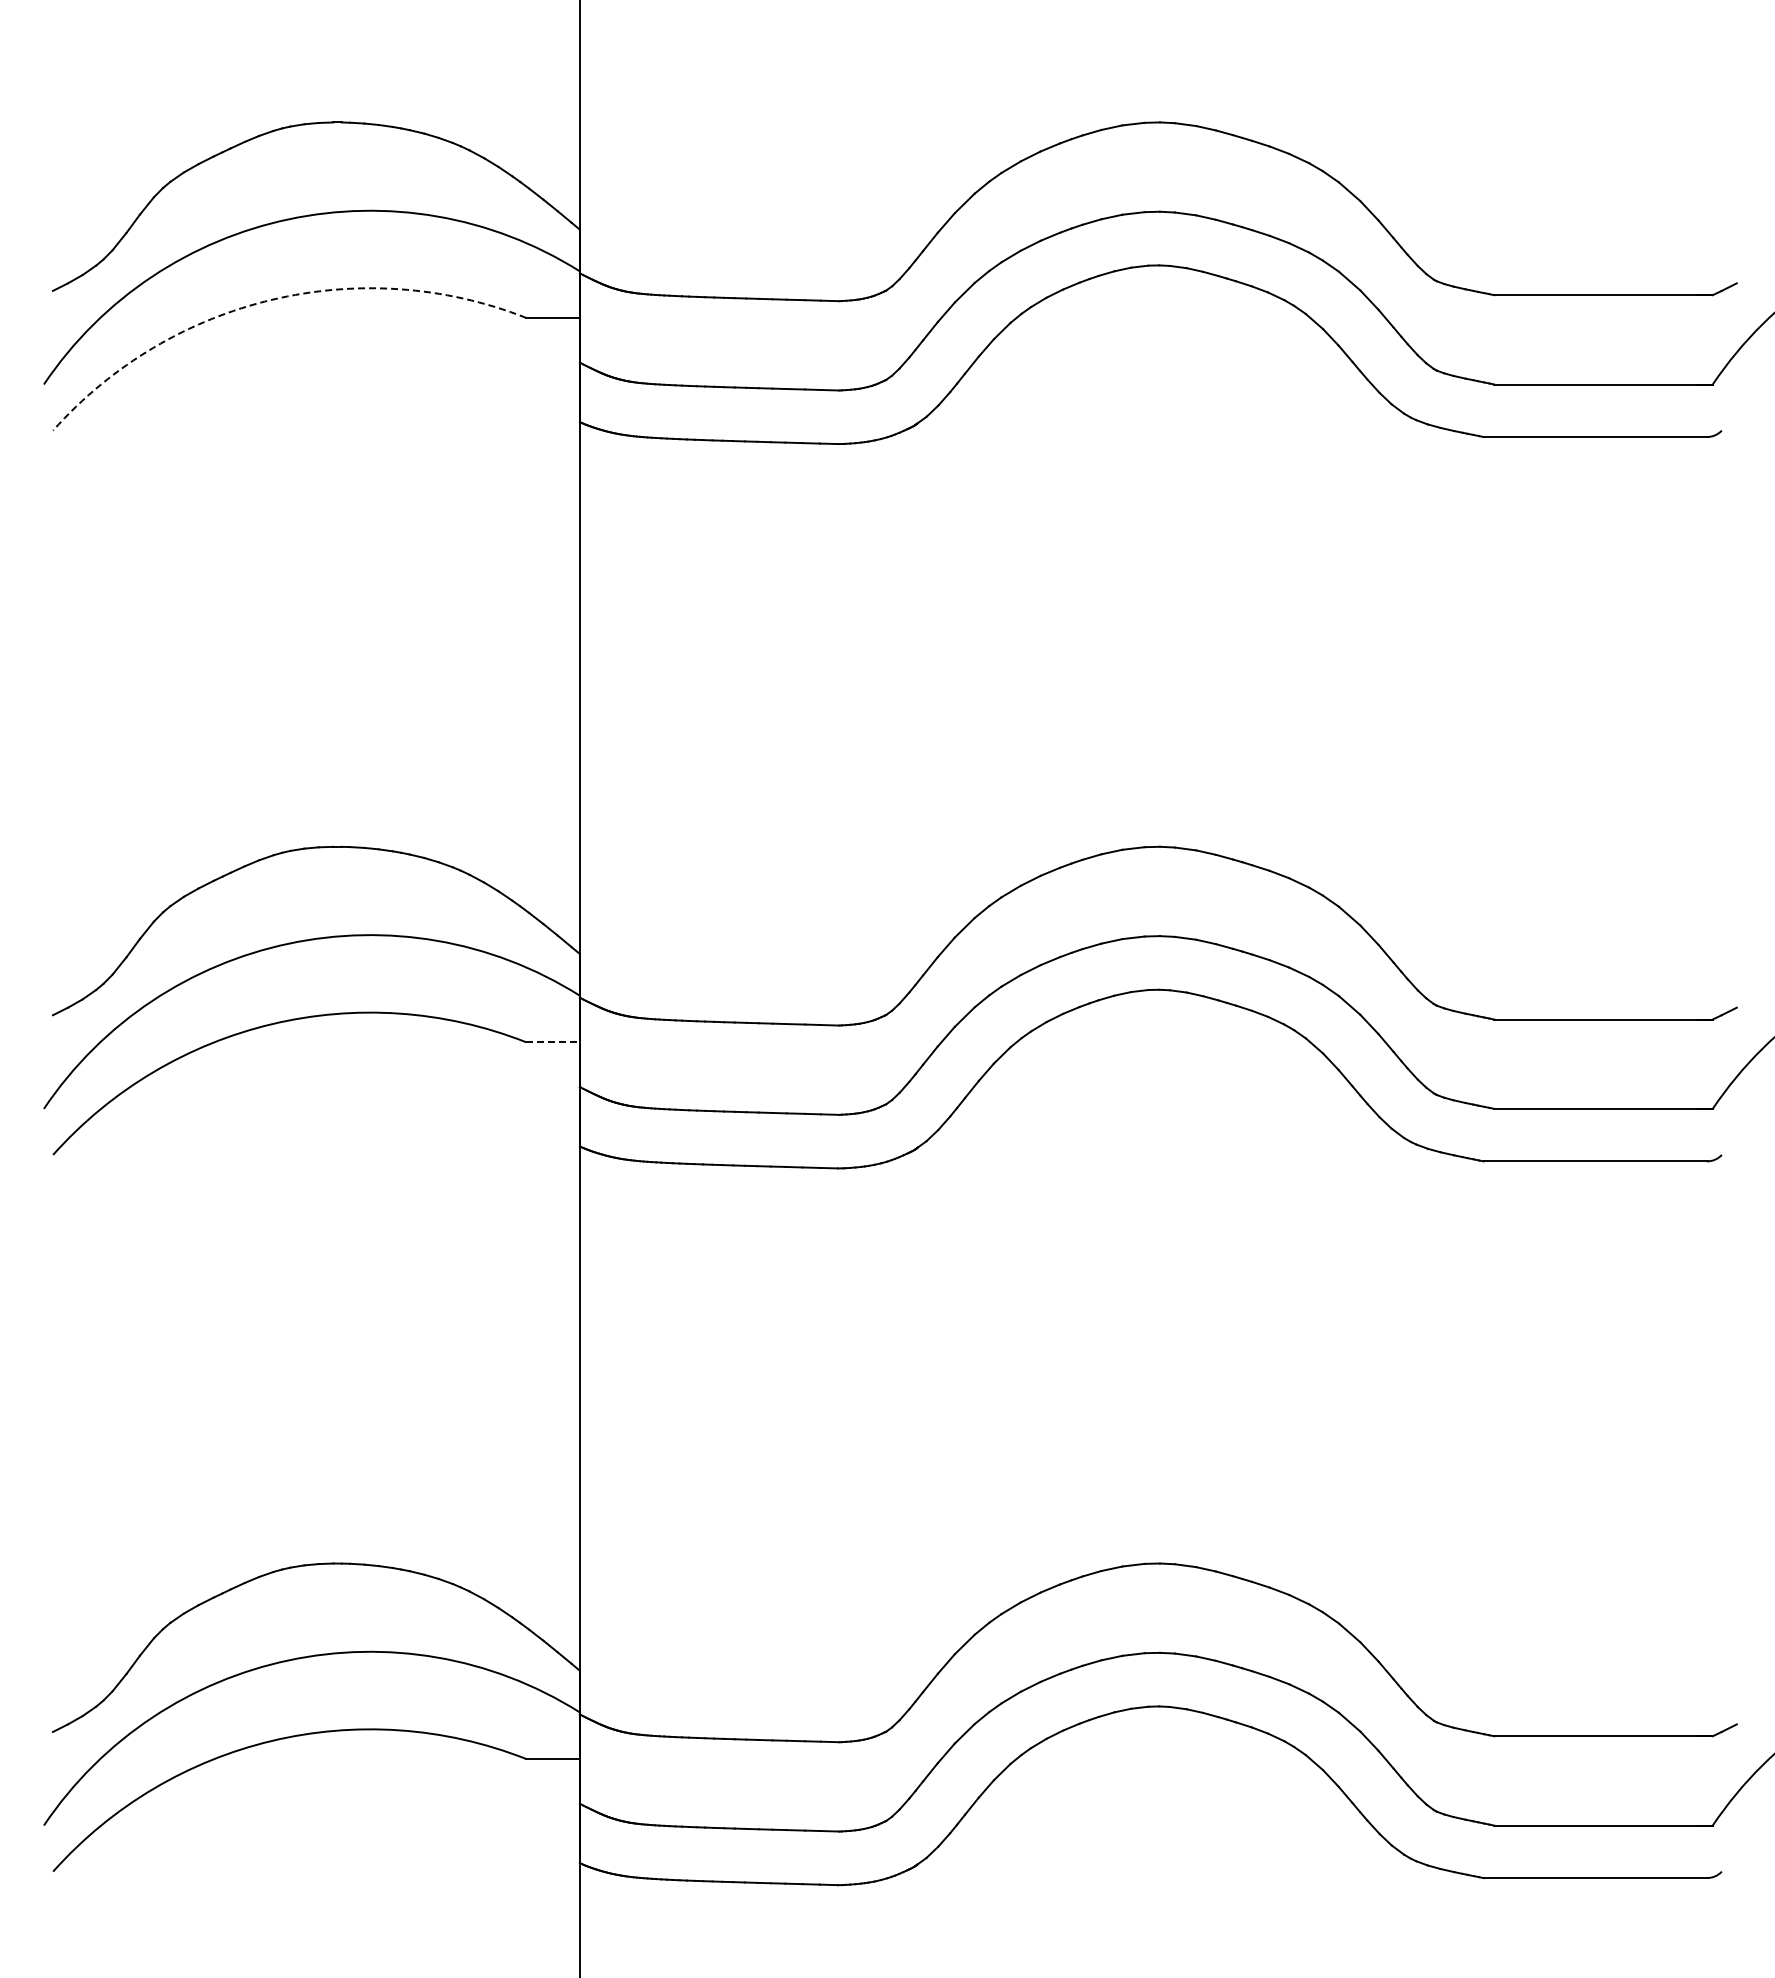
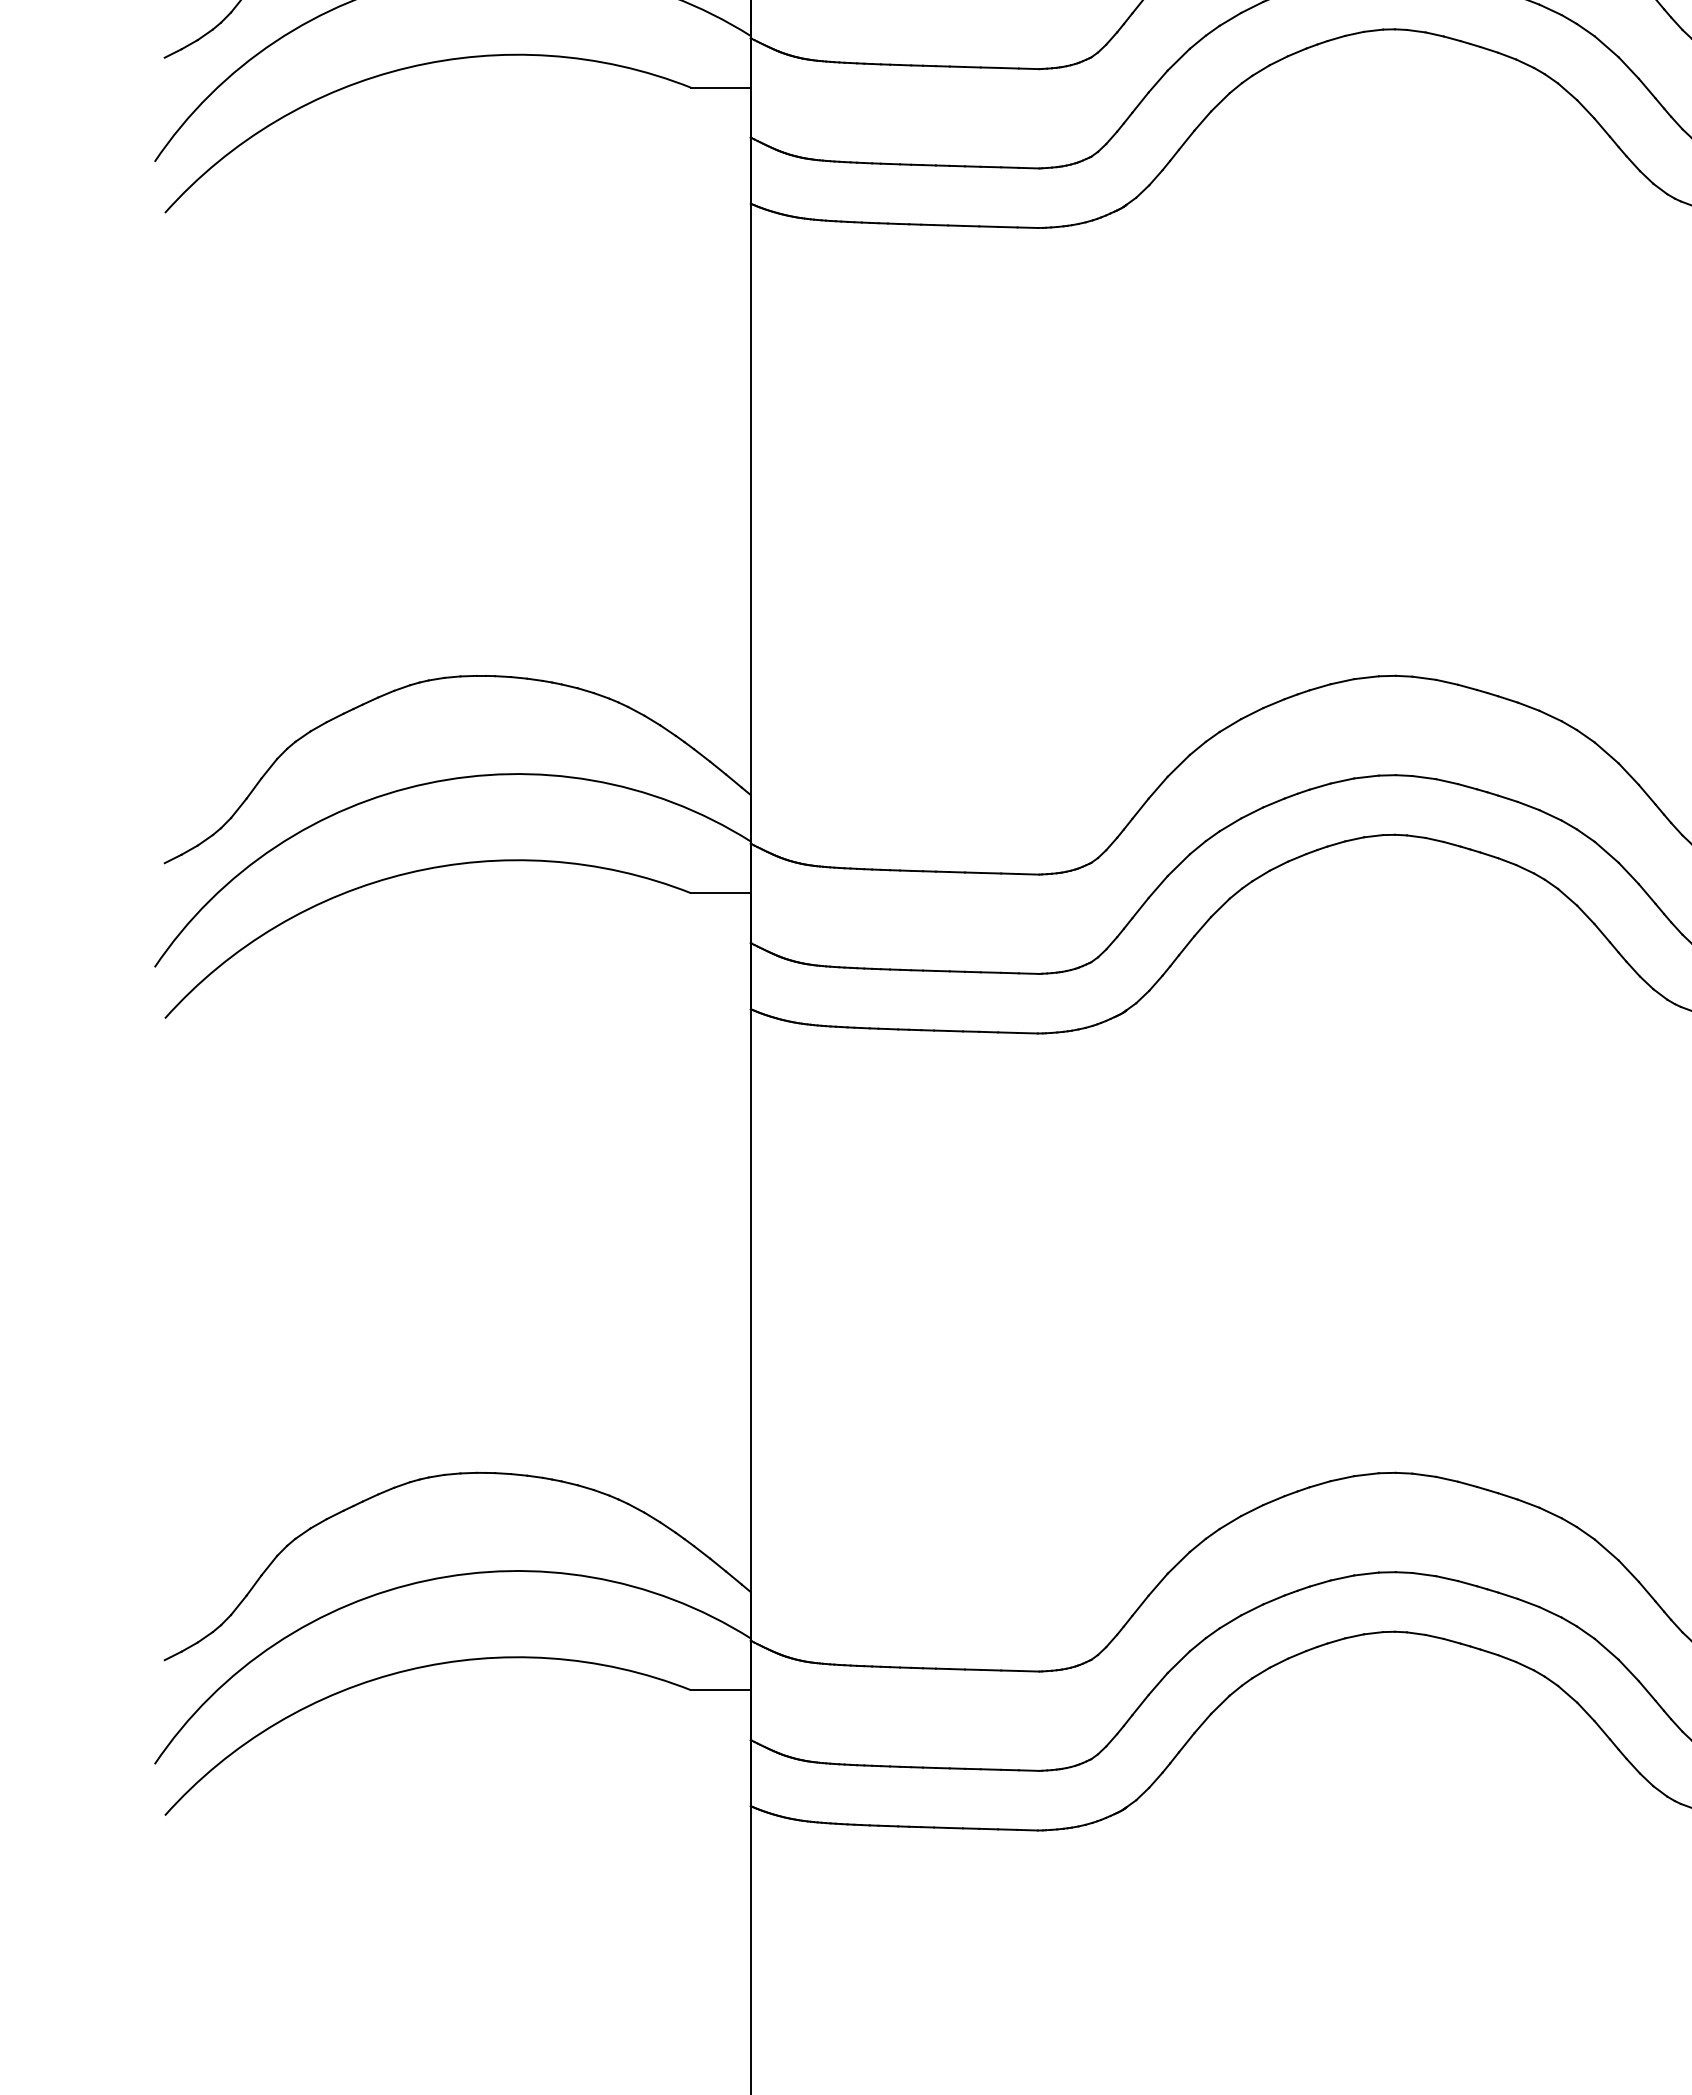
arc: (272, 299) -> (408, 67), dashed -> solid
line: (553, 1042) -> (721, 893), dashed -> solid

